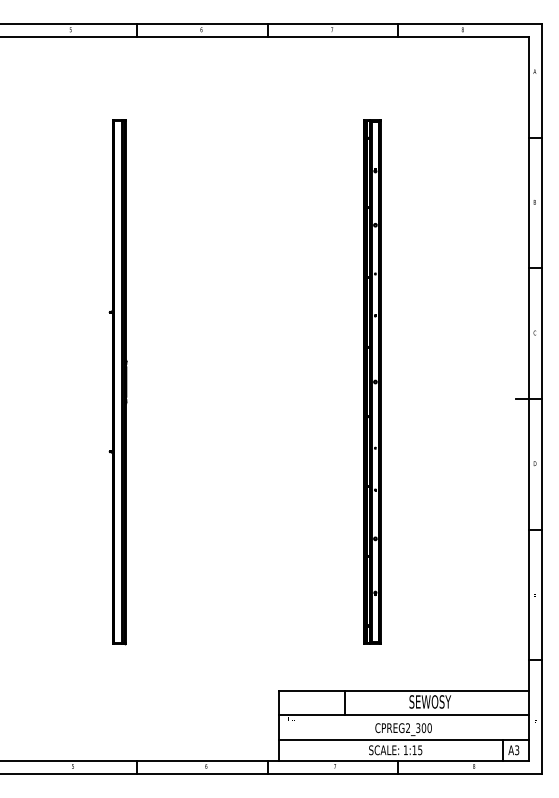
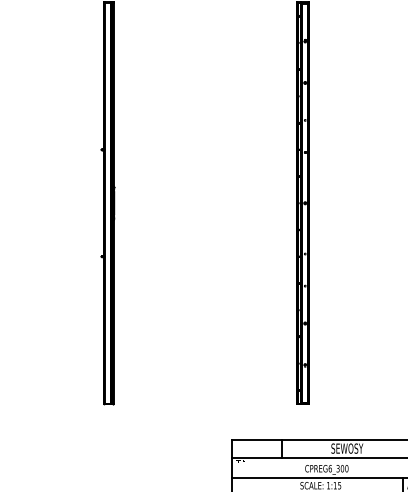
text: (408, 727) -> (330, 468), CPREG2_300 -> CPREG6_300

